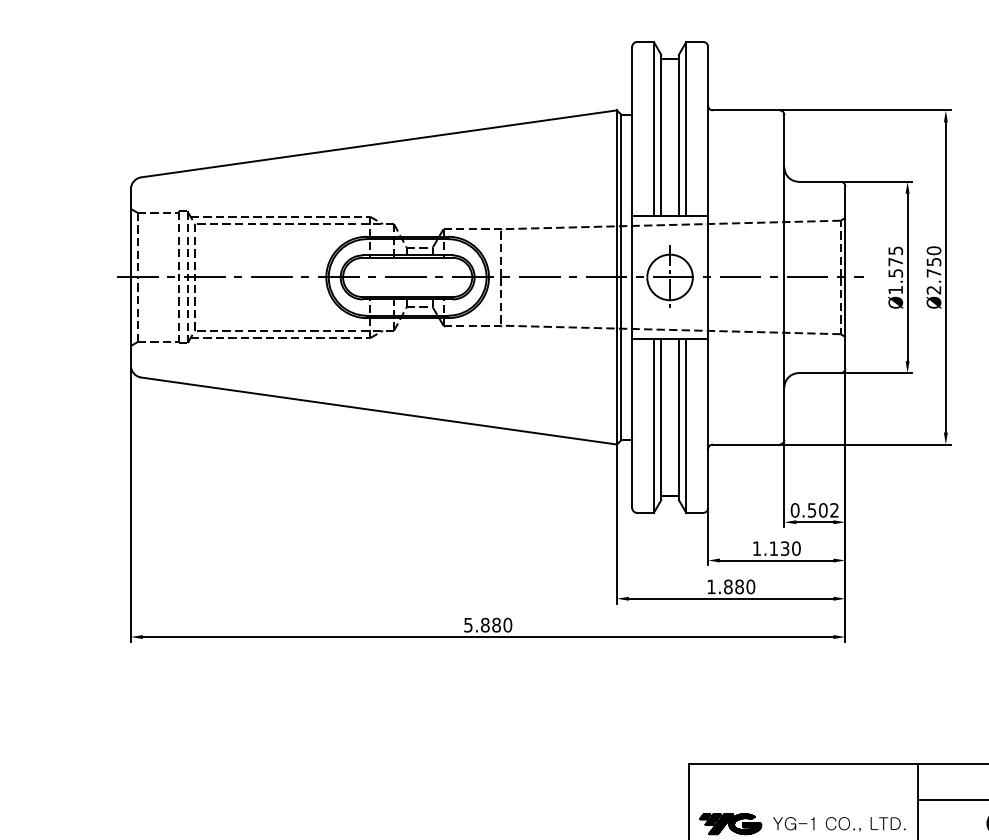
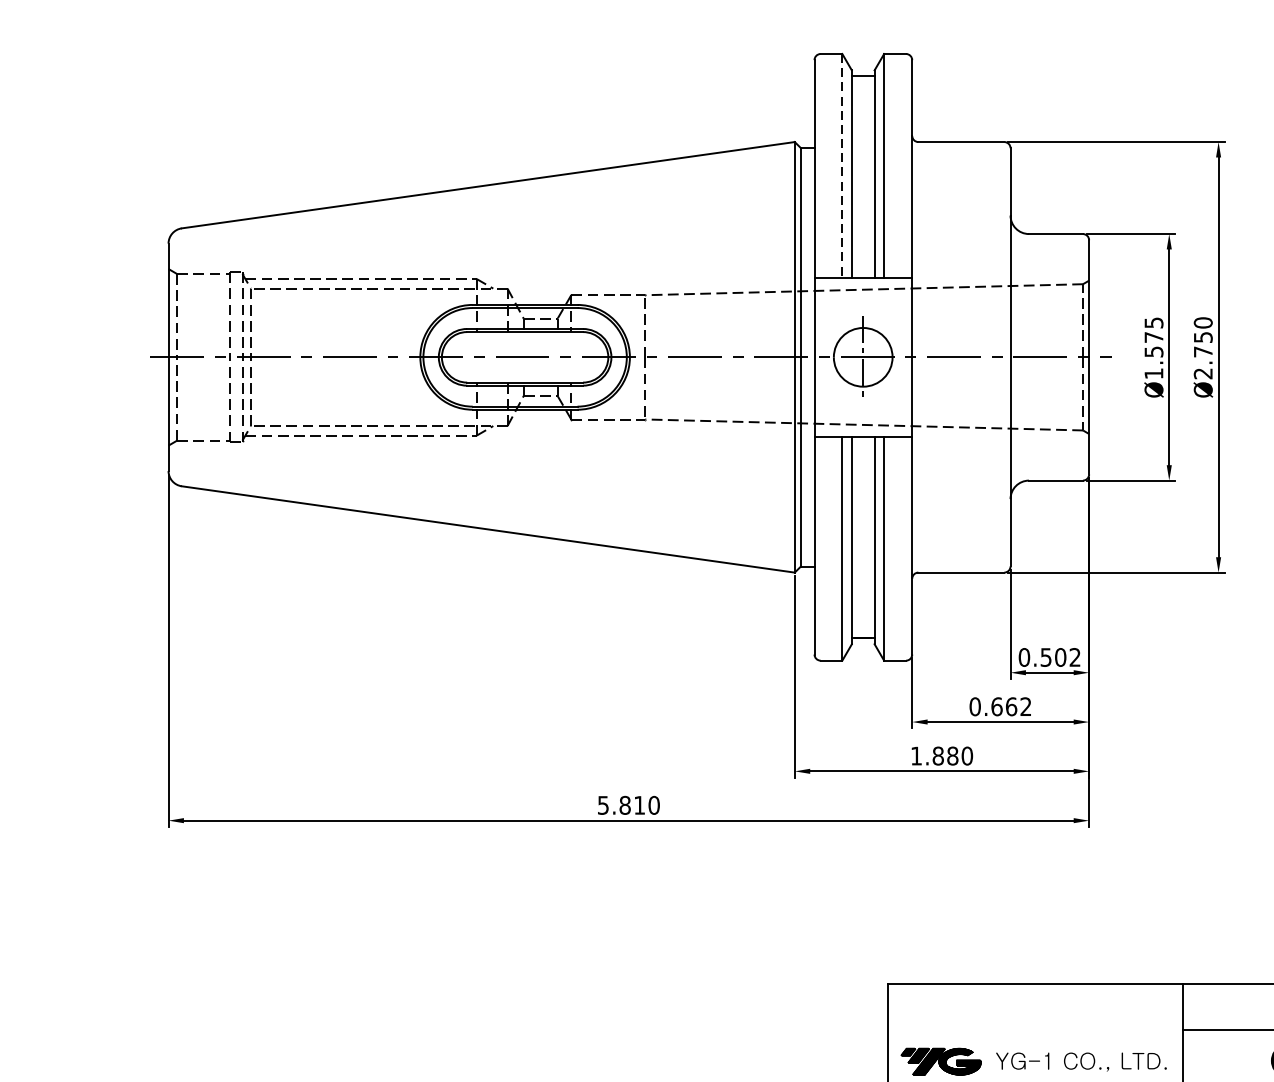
line: (653, 129) -> (841, 166), solid -> dashed
text: (776, 548) -> (1000, 706), 1.130 -> 0.662
text: (496, 624) -> (639, 804), 5.880 -> 5.810

